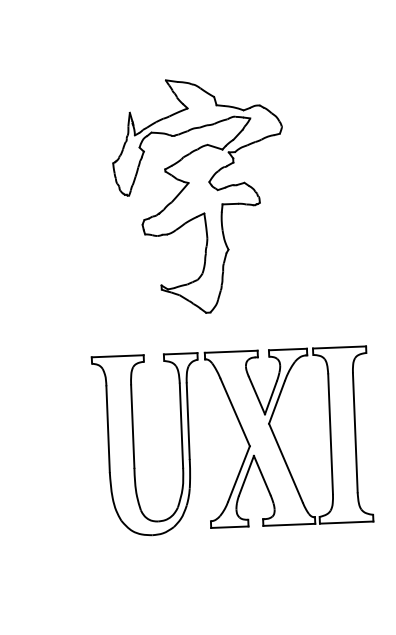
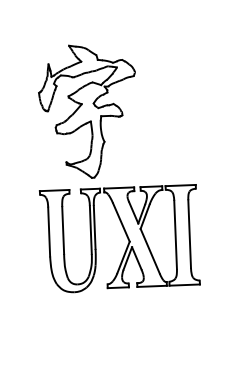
part: (196, 196) -> (86, 111), moved

